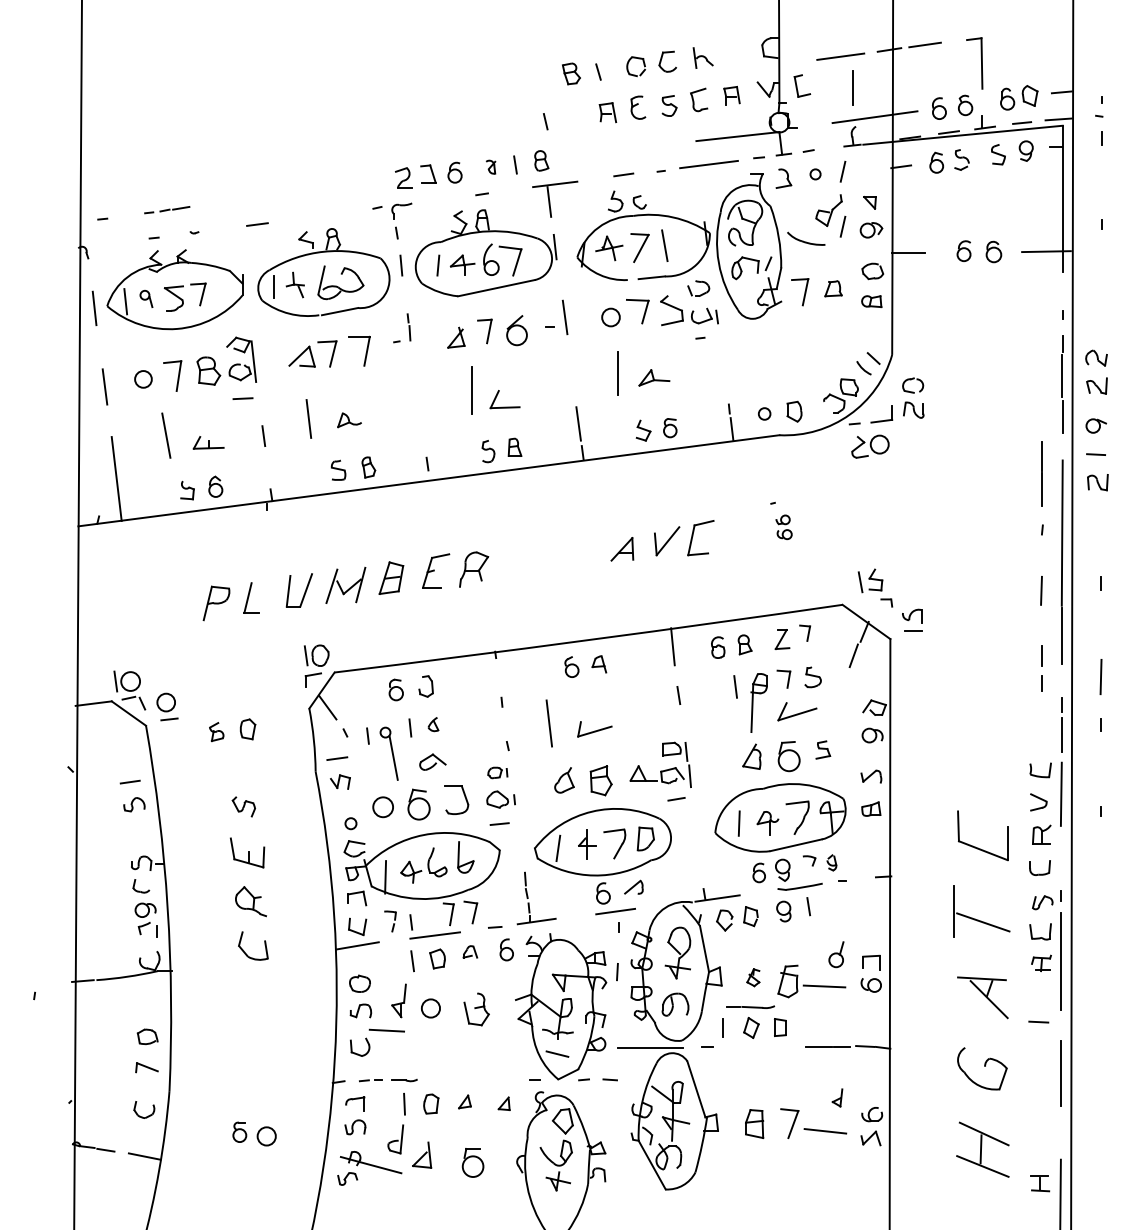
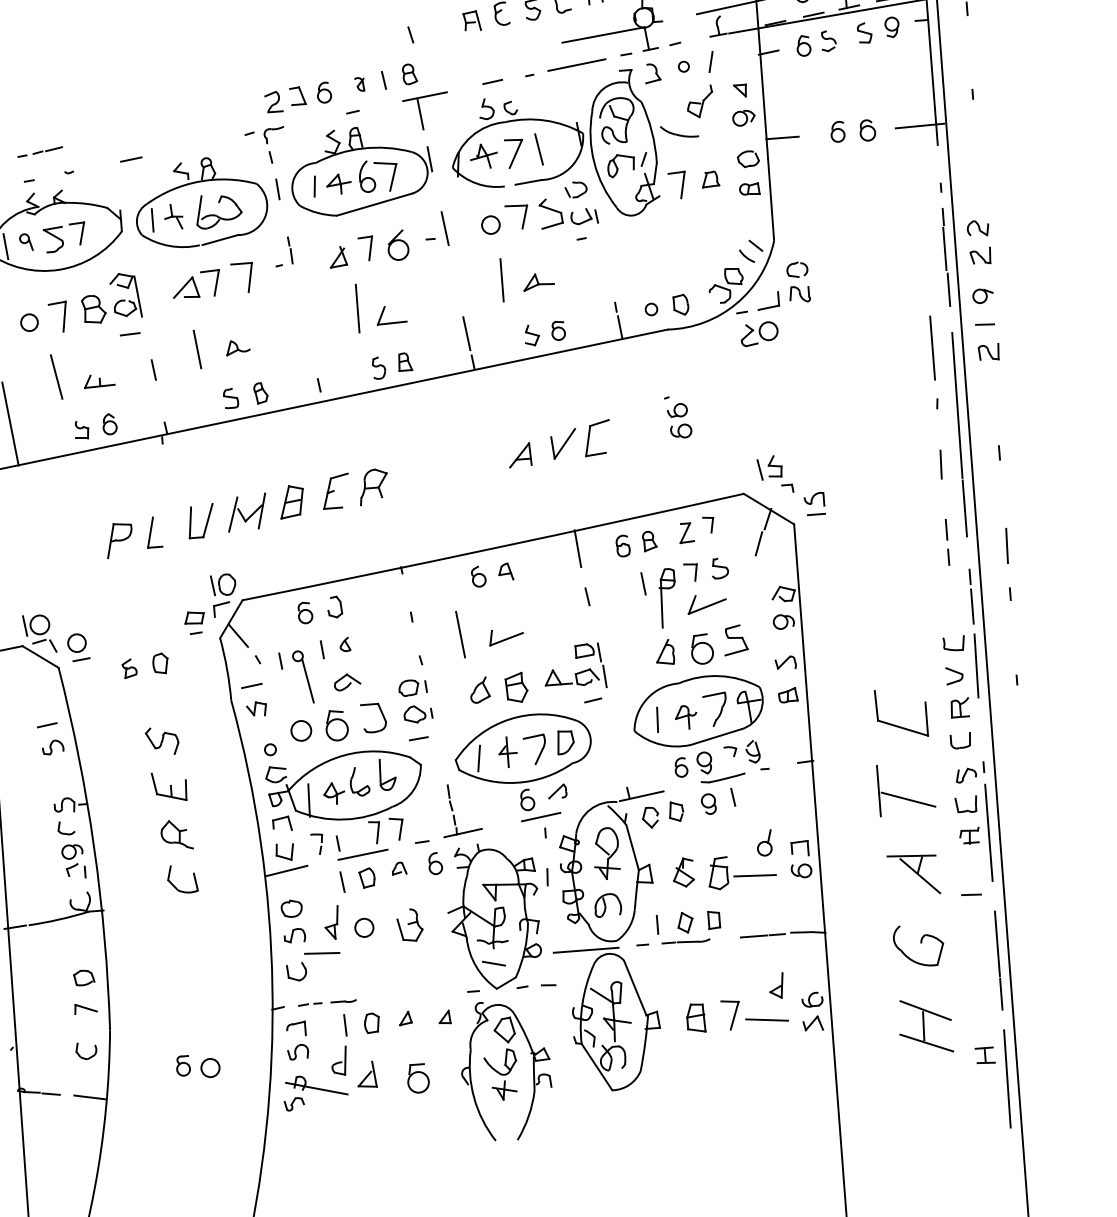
line: (842, 226) -> (714, 116), removed
part: (783, 527) -> (679, 421), size x1.43
part: (285, 691) -> (195, 622), added
part: (823, 749) -> (735, 639), size x1.67
part: (497, 772) -> (412, 687), size x1.43
part: (243, 806) -> (162, 740), size x1.43
part: (831, 862) -> (752, 751), size x1.43
part: (753, 977) -> (683, 872), size x1.67
part: (750, 1006) -> (685, 941), moved
part: (837, 1097) -> (776, 985), size x1.43
line: (1060, 1123) -> (1000, 994), added

